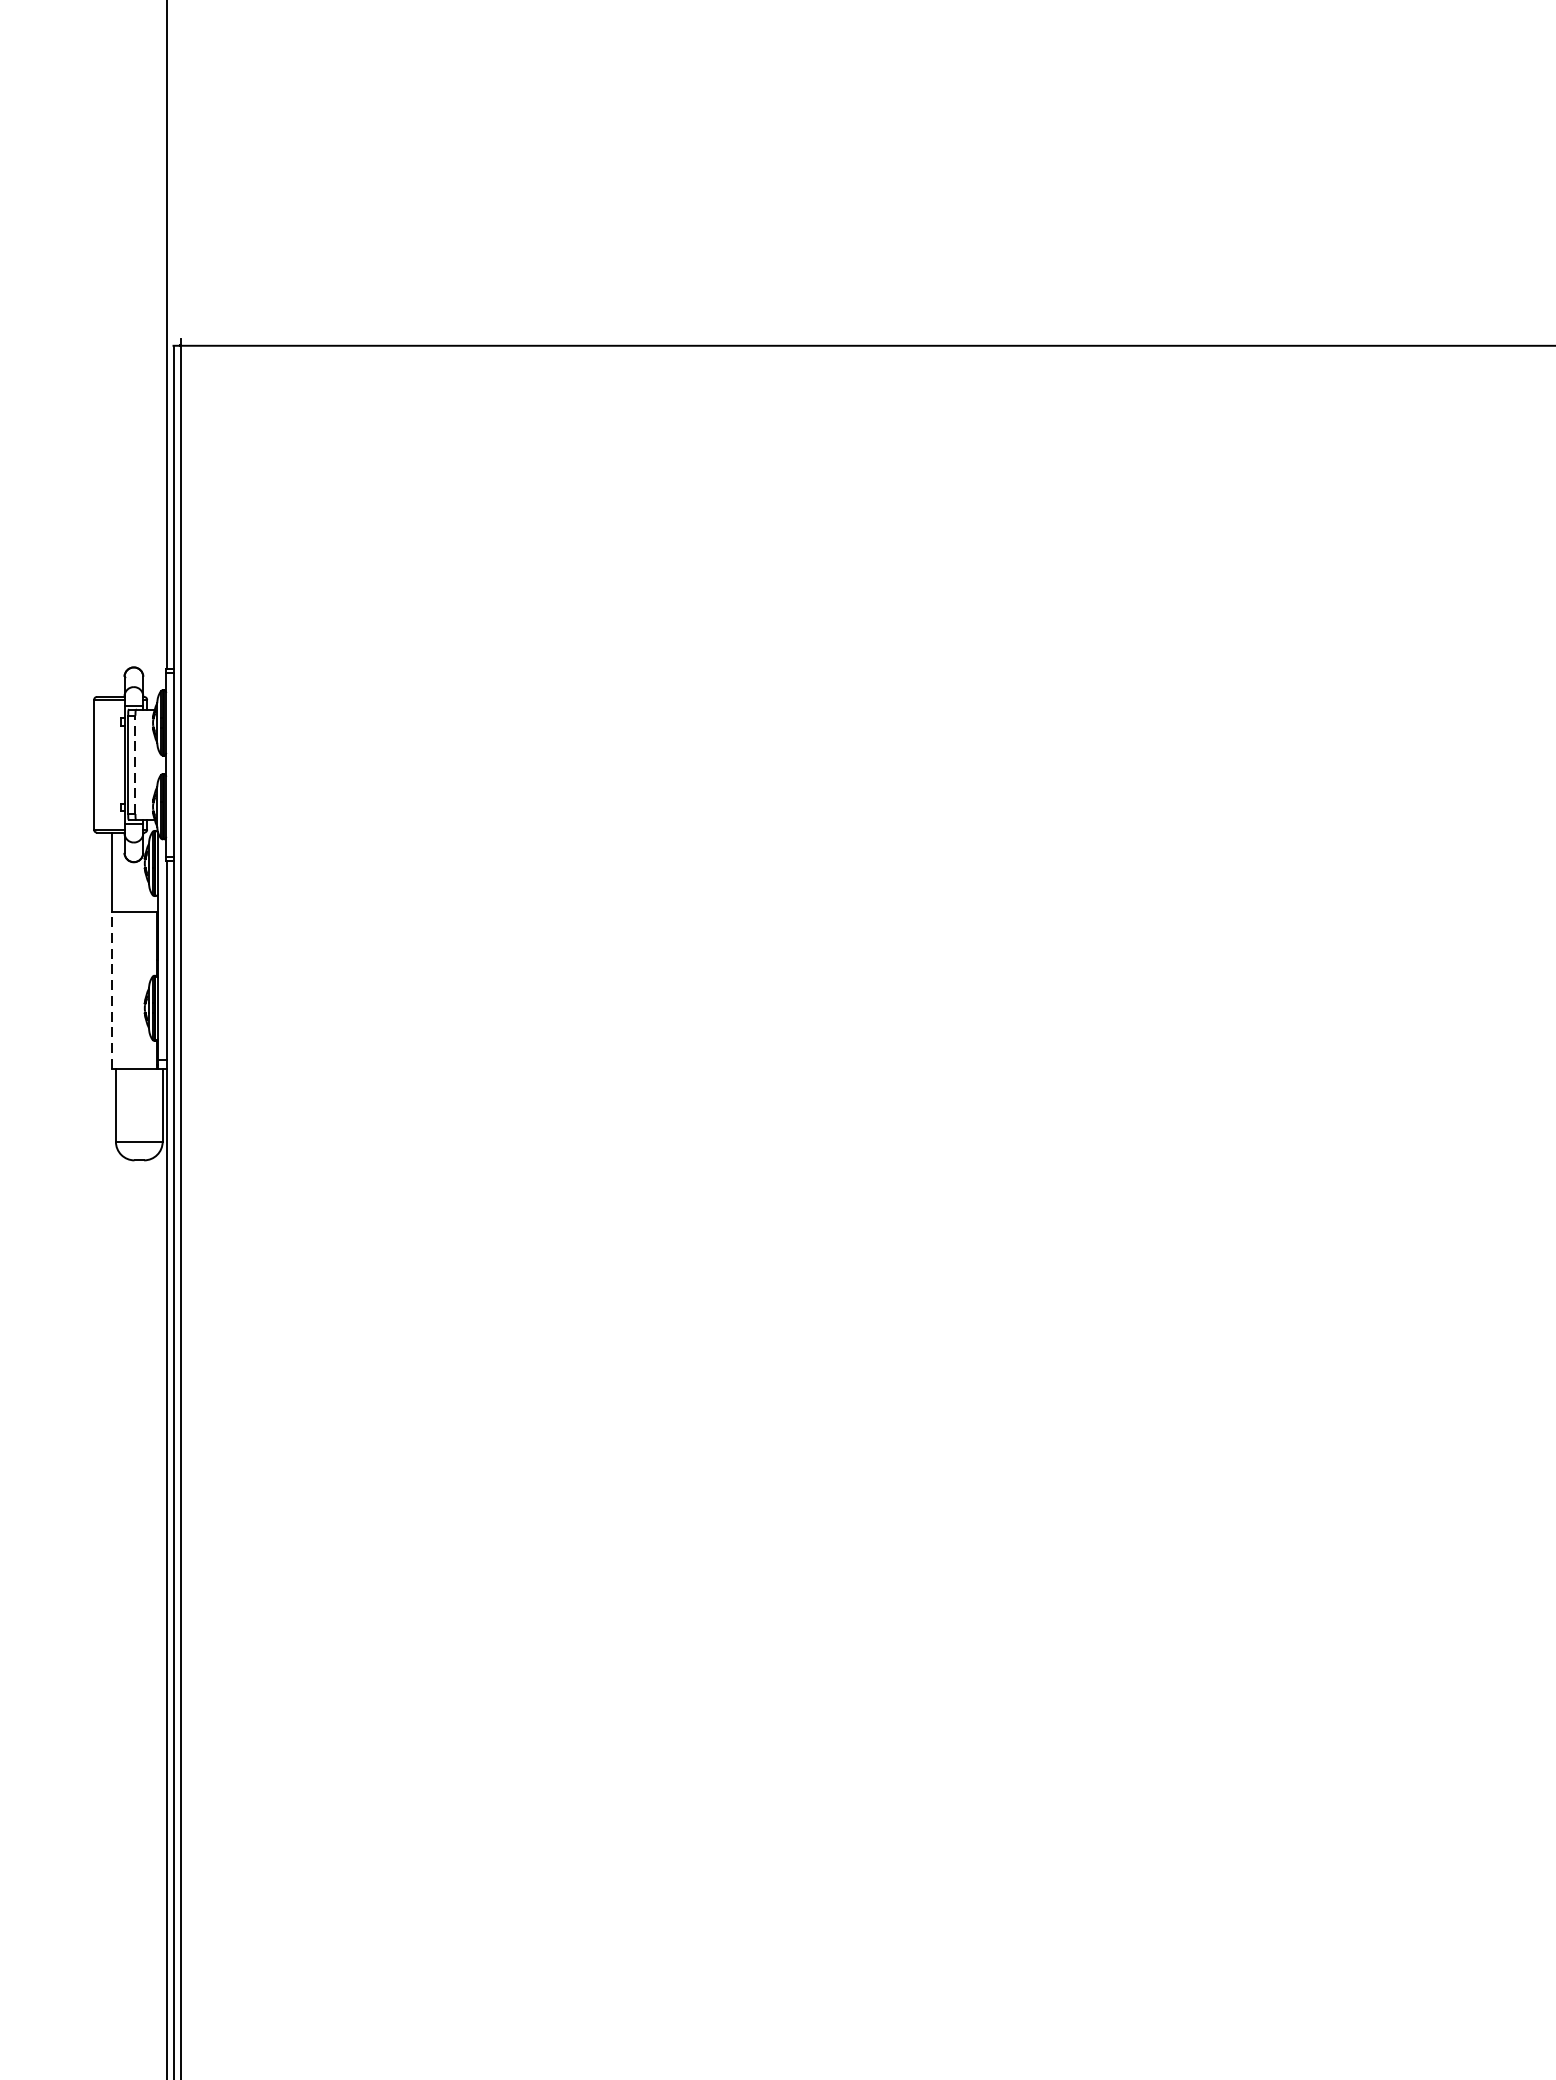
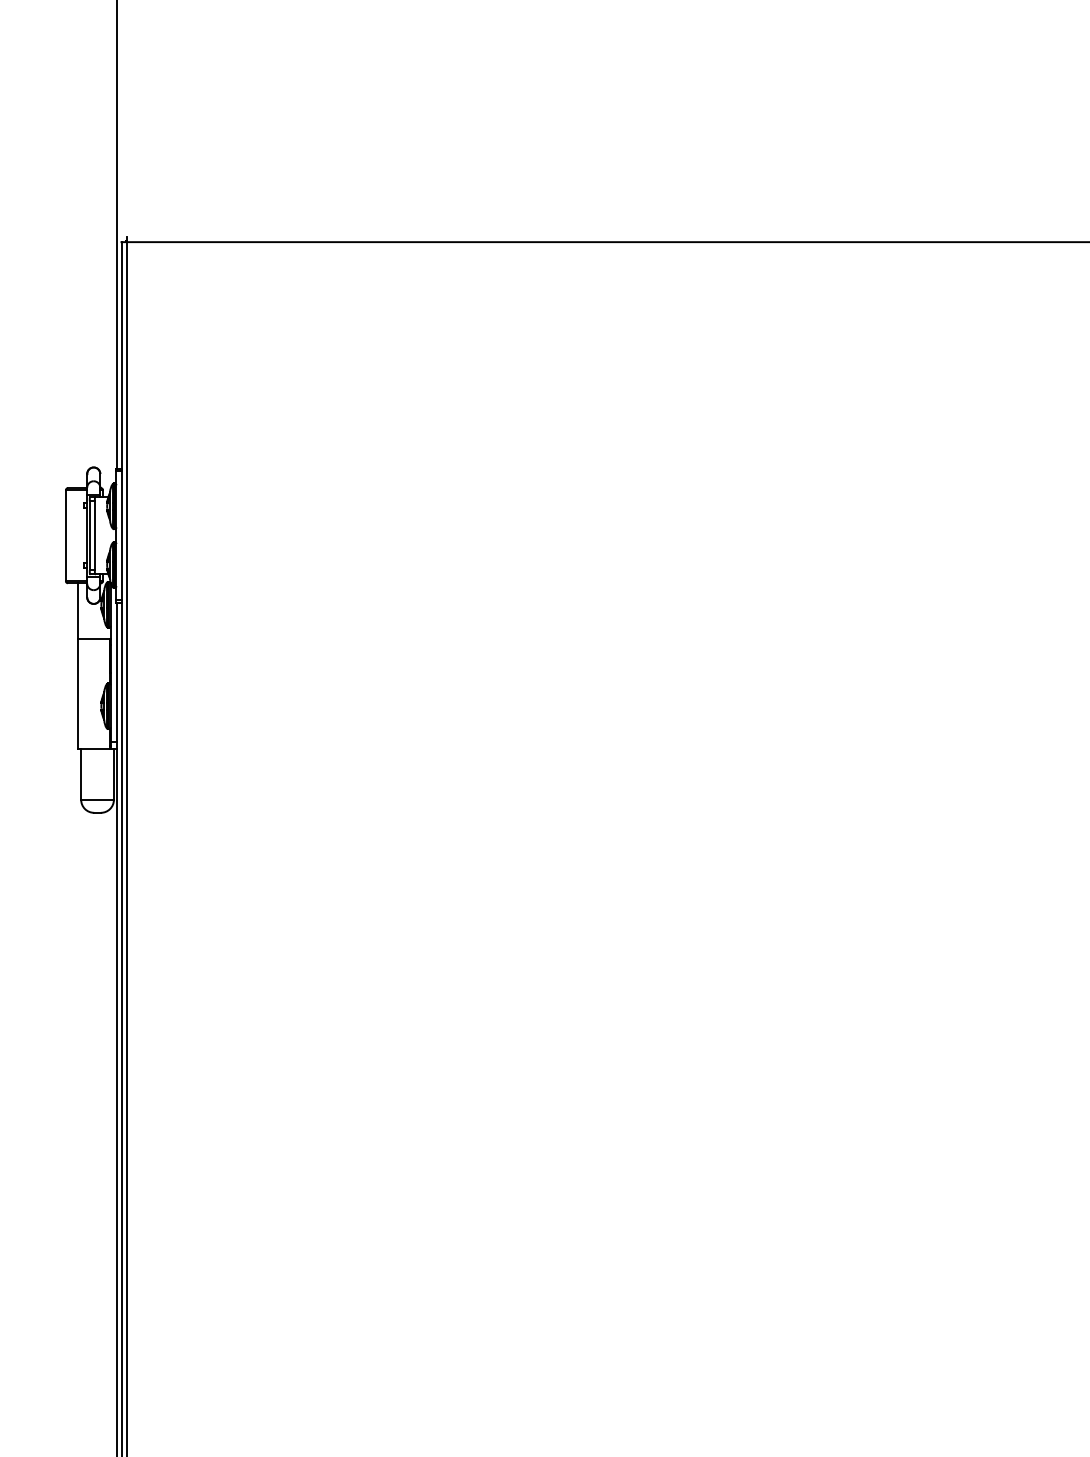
line: (134, 764) -> (94, 535), dashed -> solid
line: (112, 990) -> (78, 693), dashed -> solid

